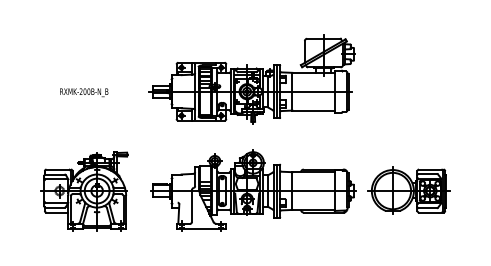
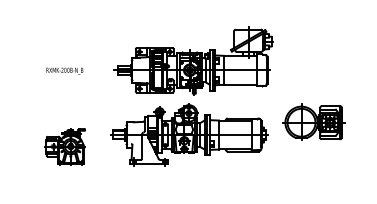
part: (253, 190) -> (189, 134), moved
part: (408, 190) -> (313, 122), moved
part: (84, 191) -> (65, 146), size x0.6

